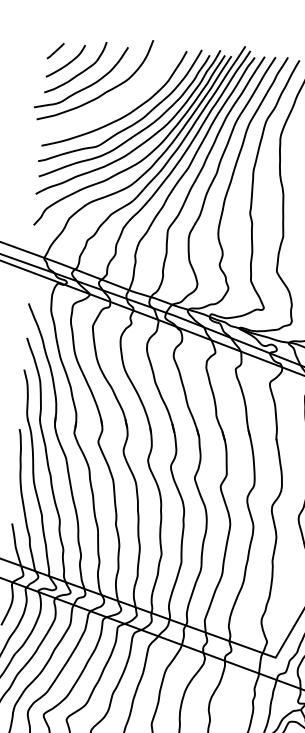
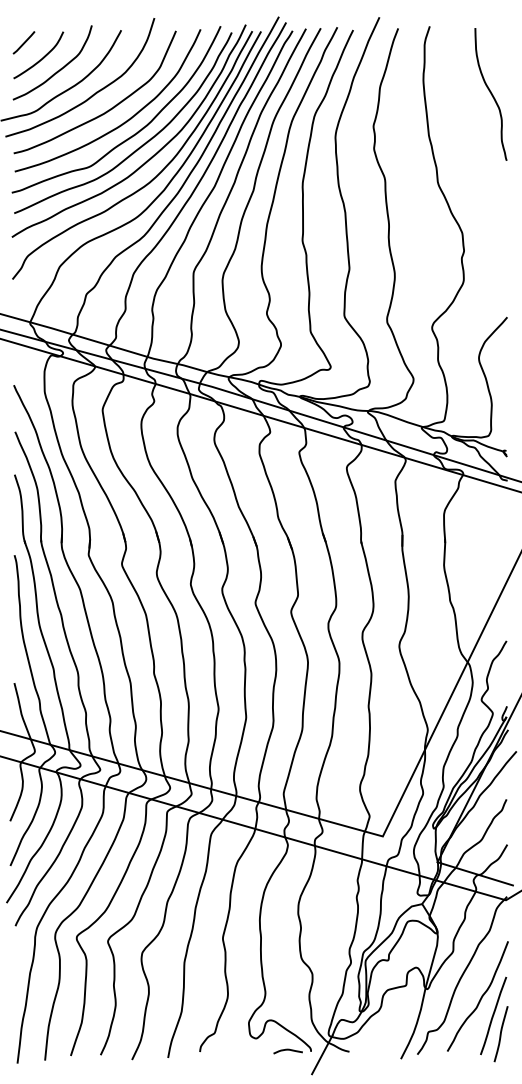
curve: (111, 106) -> (105, 111), added

